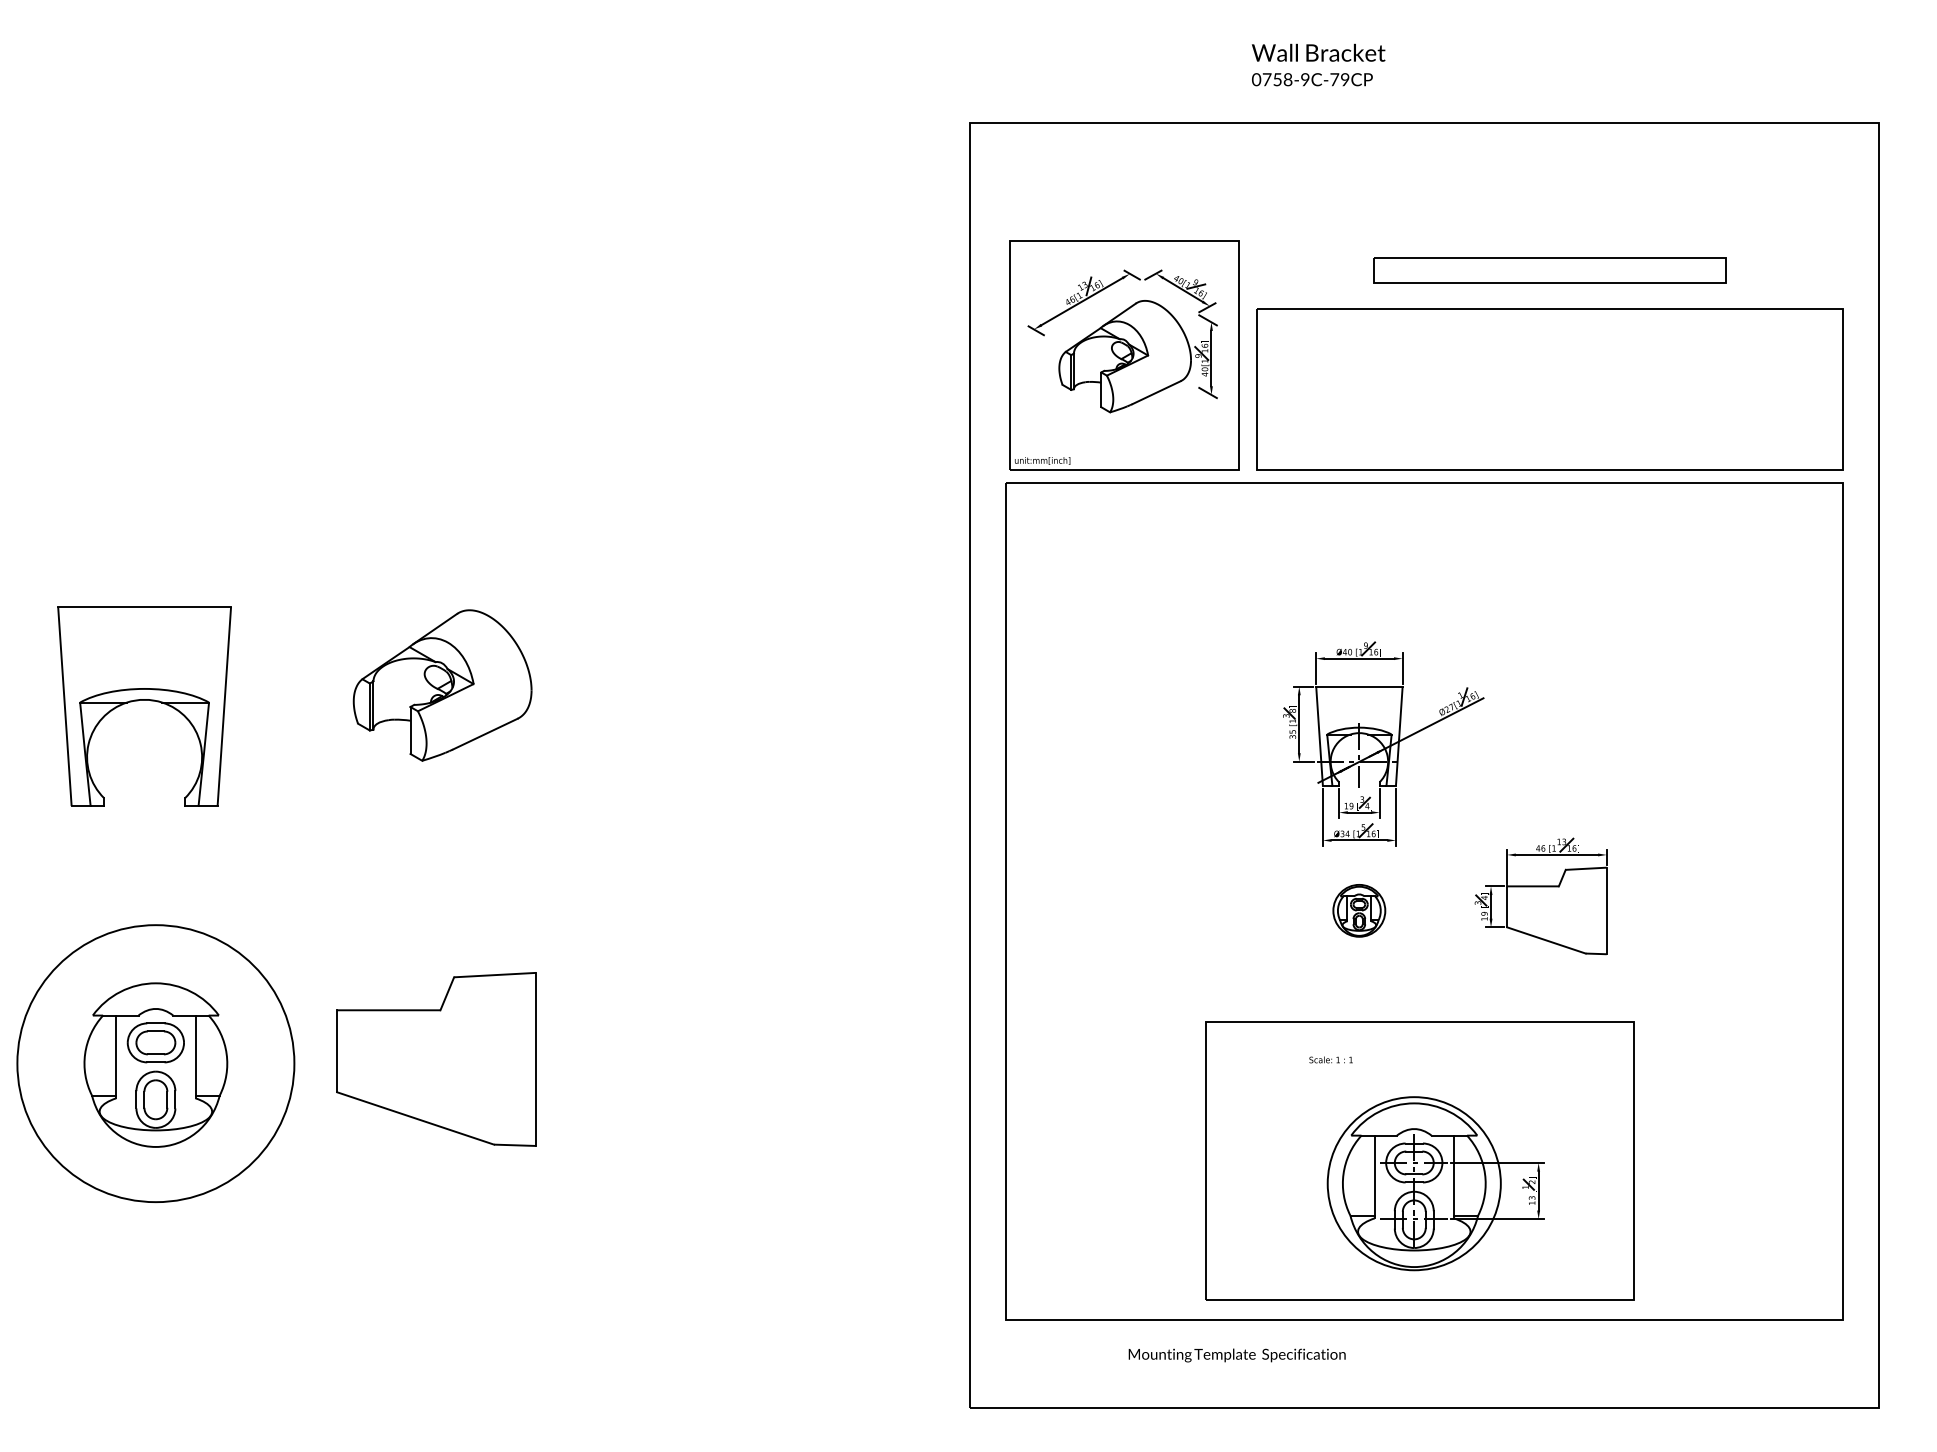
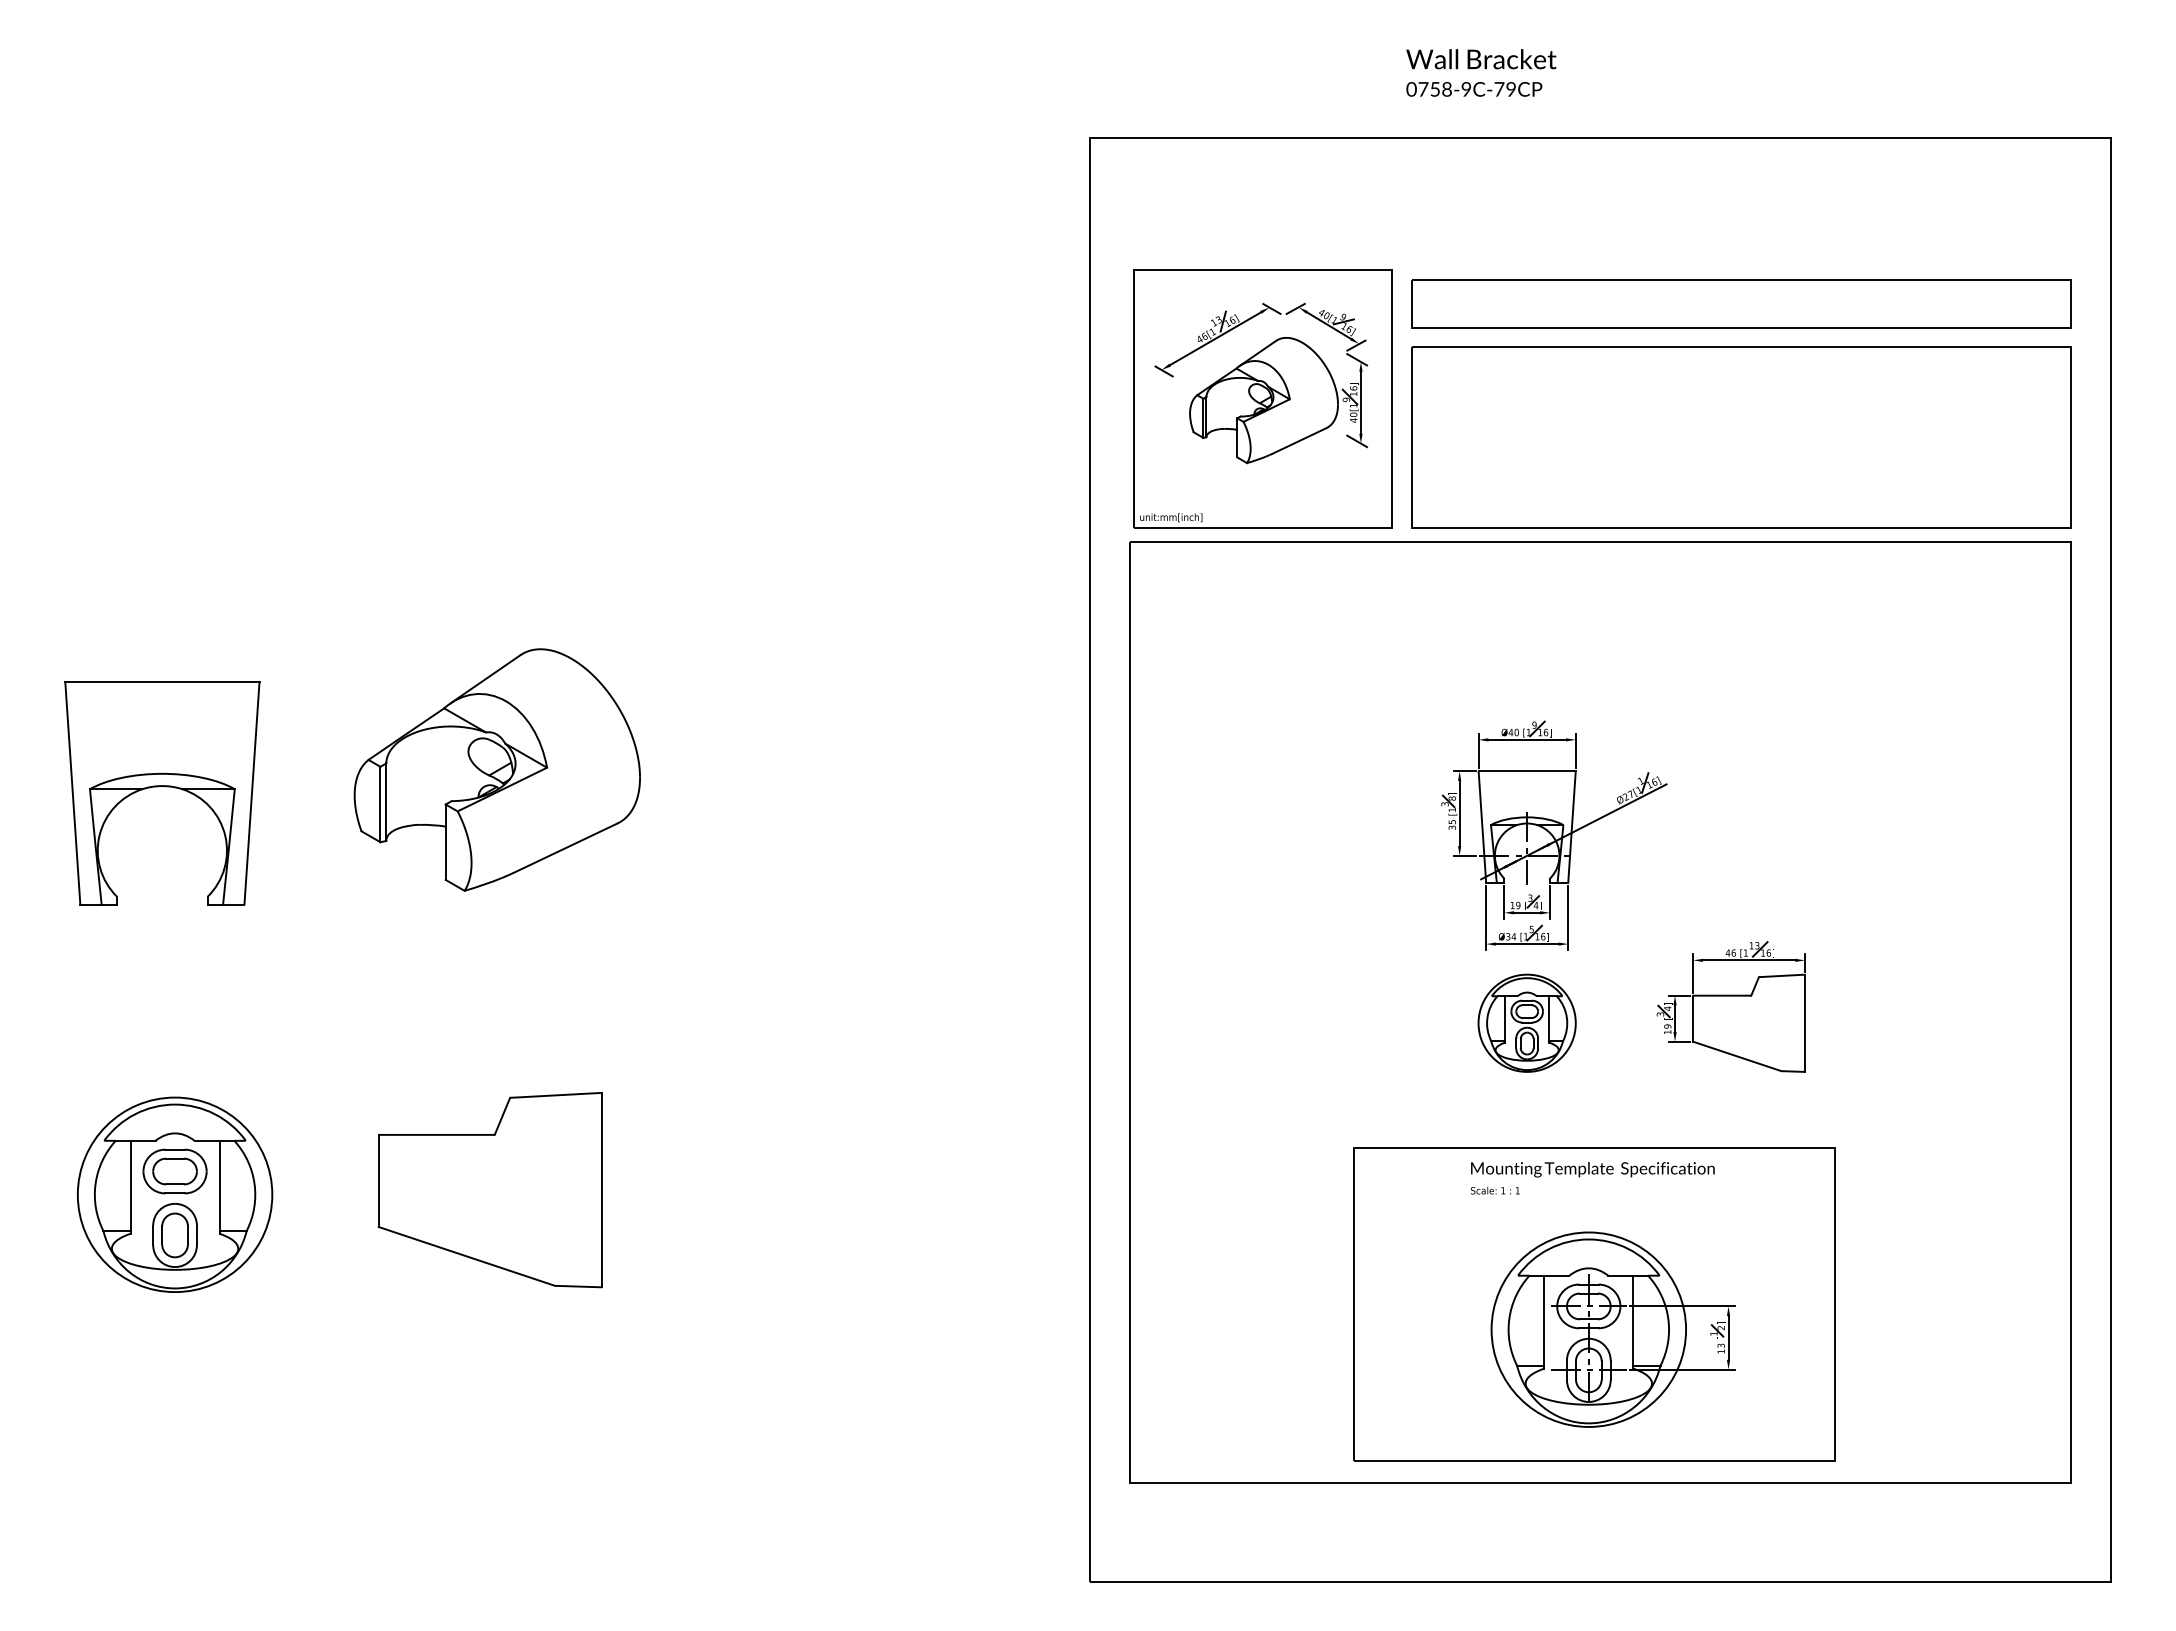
part: (1550, 270) -> (1741, 303), size x1.67
part: (442, 685) -> (496, 769), size x1.43
part: (1358, 910) -> (1526, 1022), size x1.67
circle: (155, 1063) -> (174, 1194), size x0.62
text: (1236, 1355) -> (1592, 1169), moved

